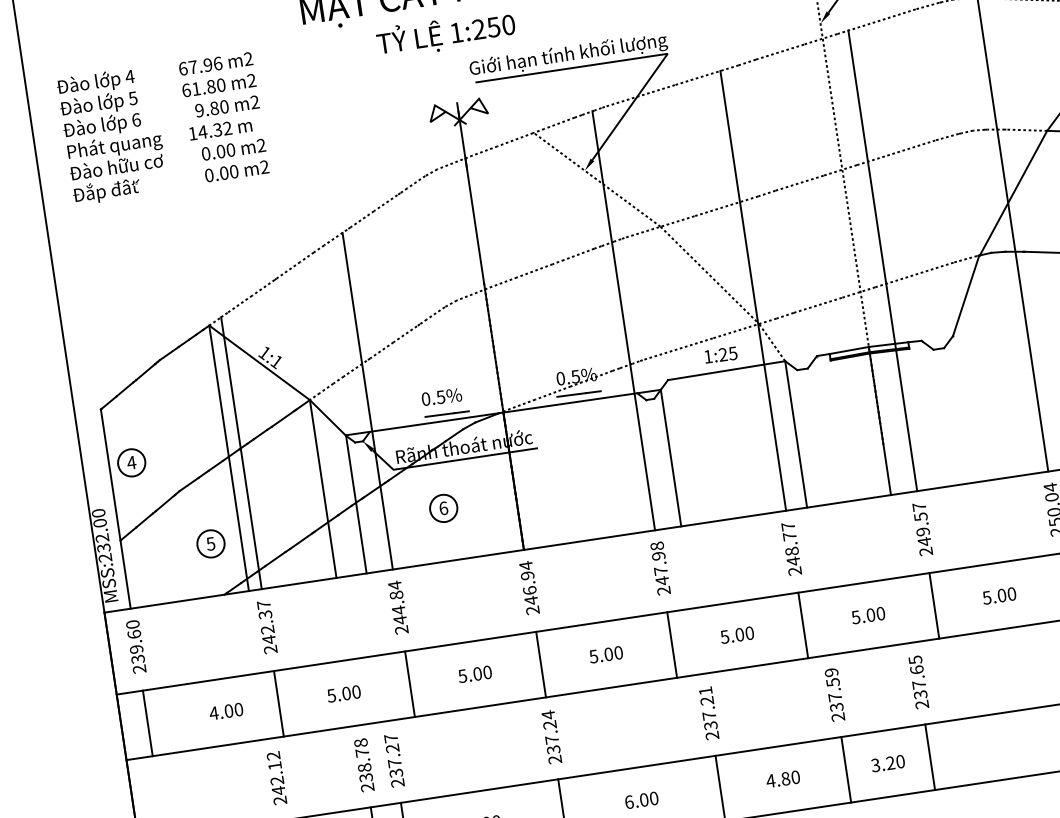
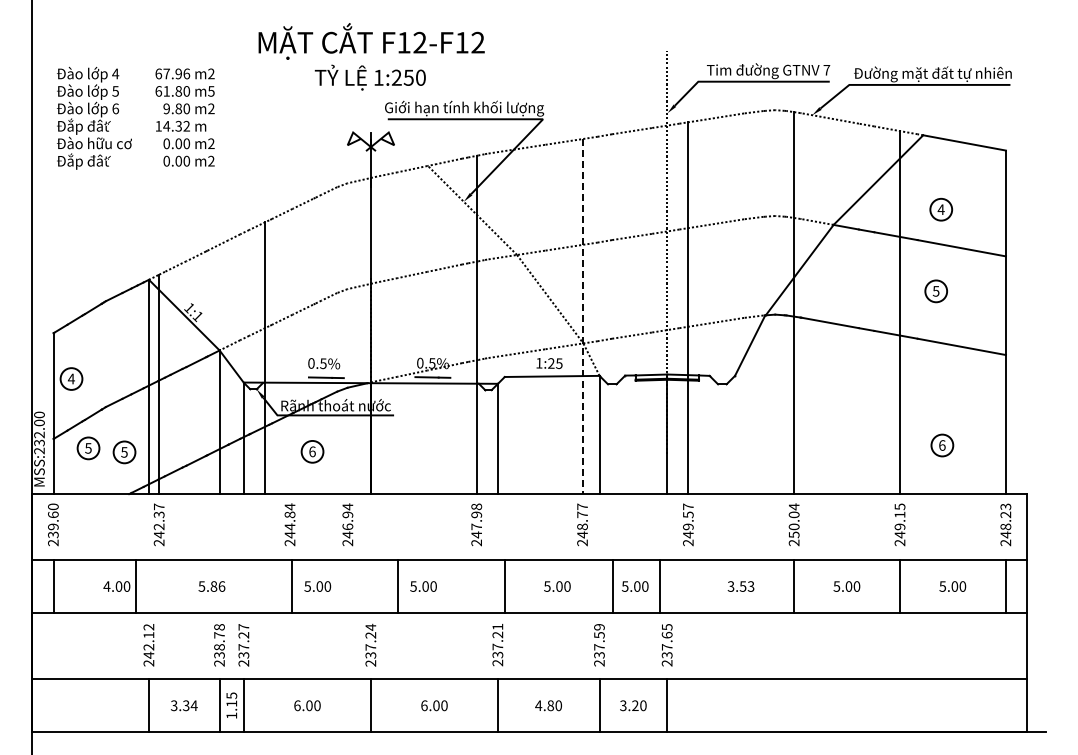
text: (251, 80) -> (211, 91), m2 -> m5
text: (114, 145) -> (95, 126), Phát quang -> Đắp đất
line: (753, 290) -> (582, 316), solid -> dashed
part: (165, 545) -> (88, 448), added
text: (528, 587) -> (347, 524), moved
text: (999, 595) -> (741, 586), 5.00 -> 3.53
line: (934, 605) -> (660, 586), moved
text: (397, 607) -> (289, 524), moved
line: (803, 625) -> (612, 586), moved
text: (737, 635) -> (557, 586), moved
line: (671, 644) -> (504, 586), moved
line: (540, 664) -> (397, 586), moved
line: (410, 683) -> (292, 586), moved
text: (350, 692) -> (217, 586), 5.00 -> 5.86
line: (279, 703) -> (136, 586), moved

